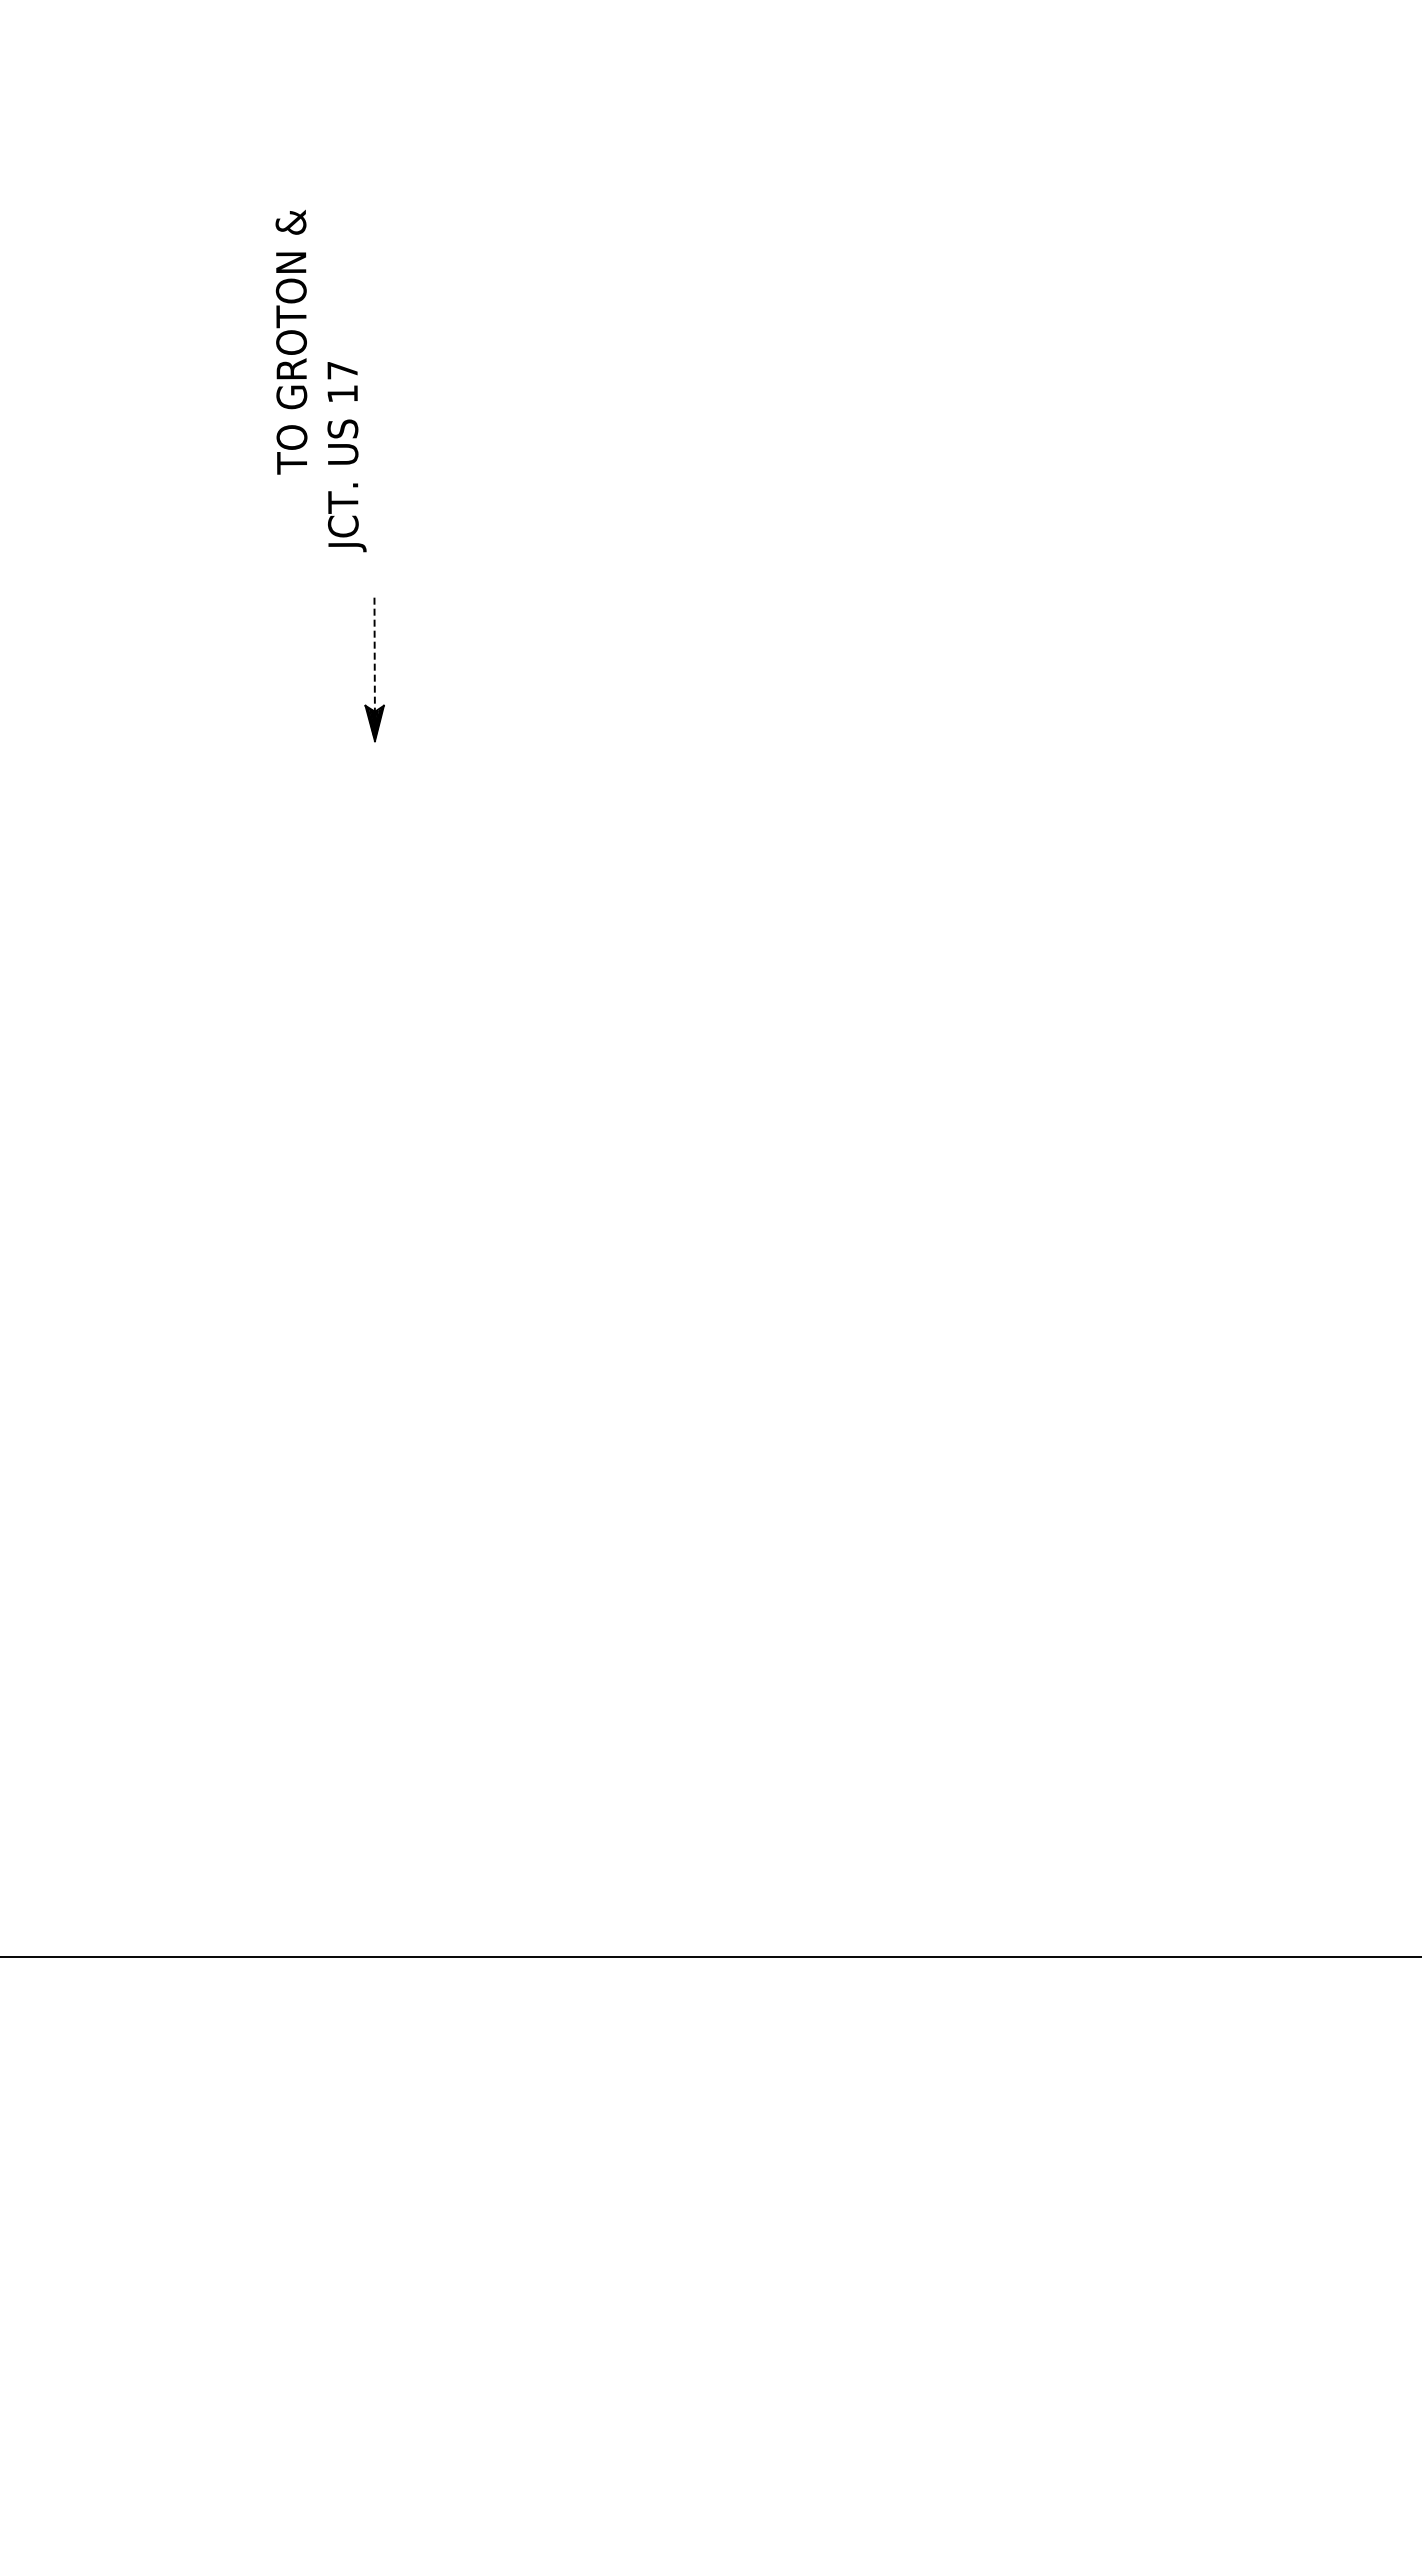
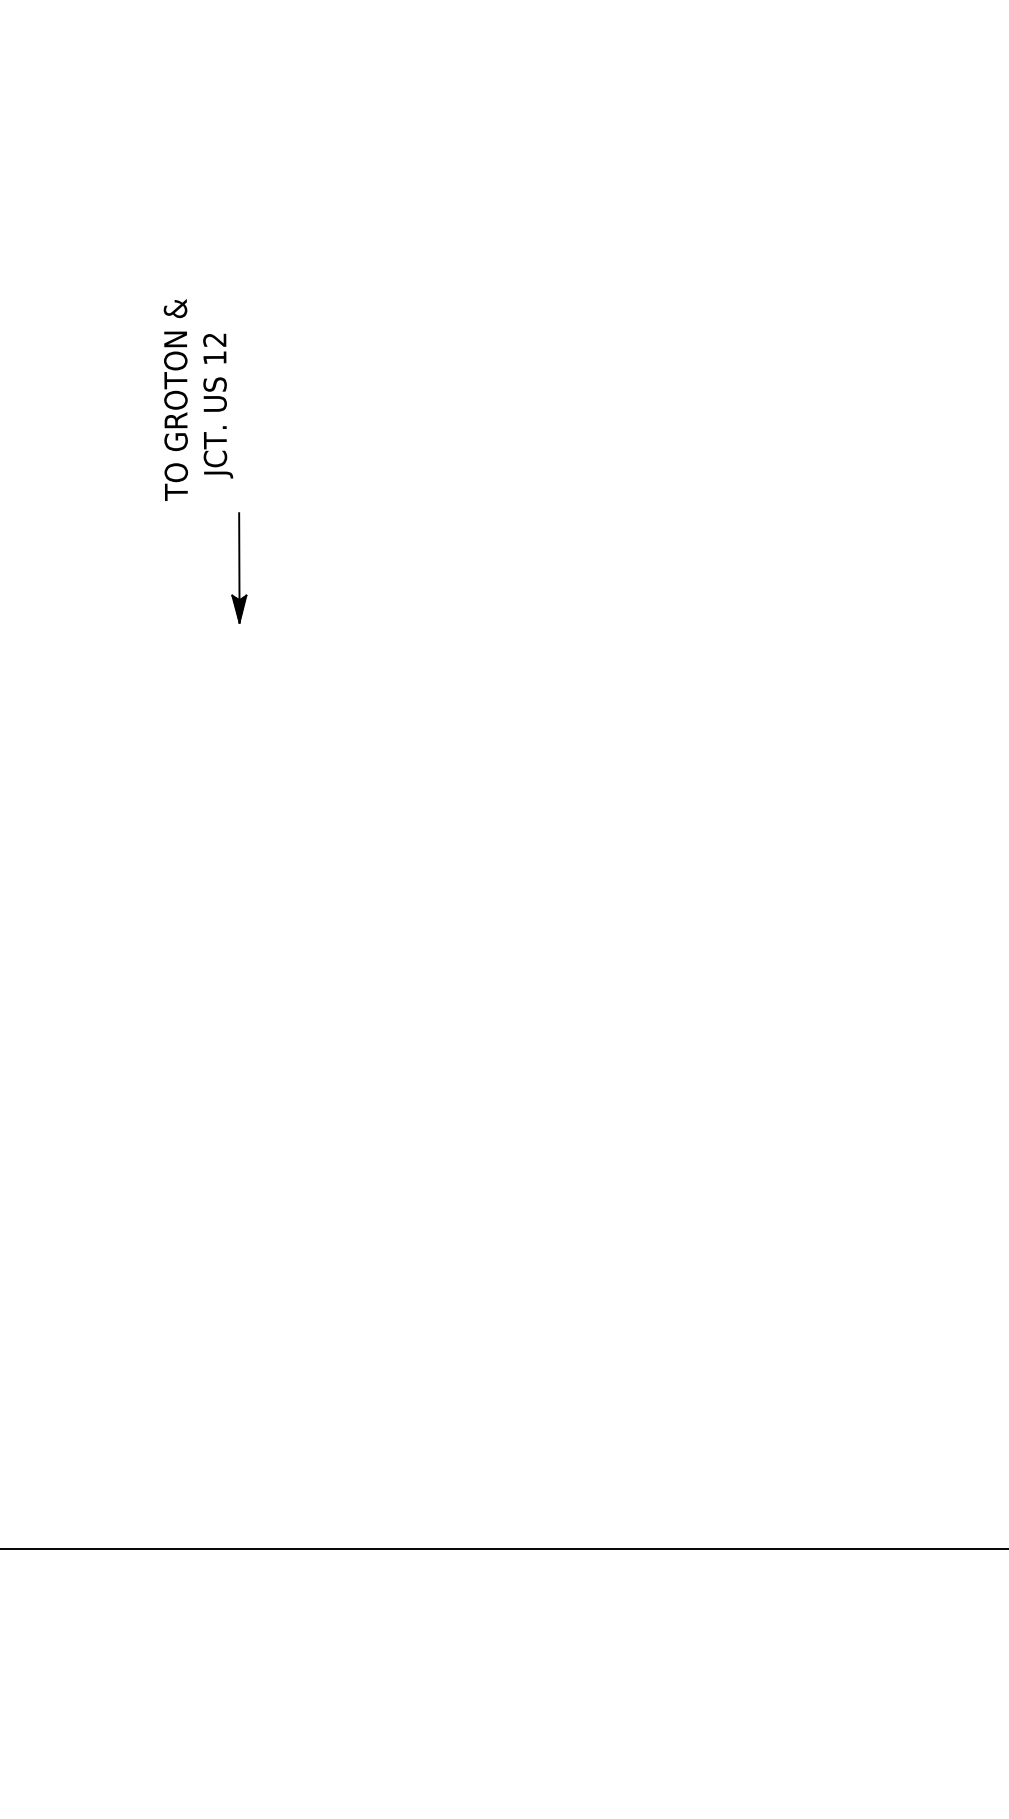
text: (291, 341) -> (175, 399), moved
text: (342, 370) -> (214, 339), 17 -> 12
line: (374, 659) -> (239, 560), dashed -> solid

